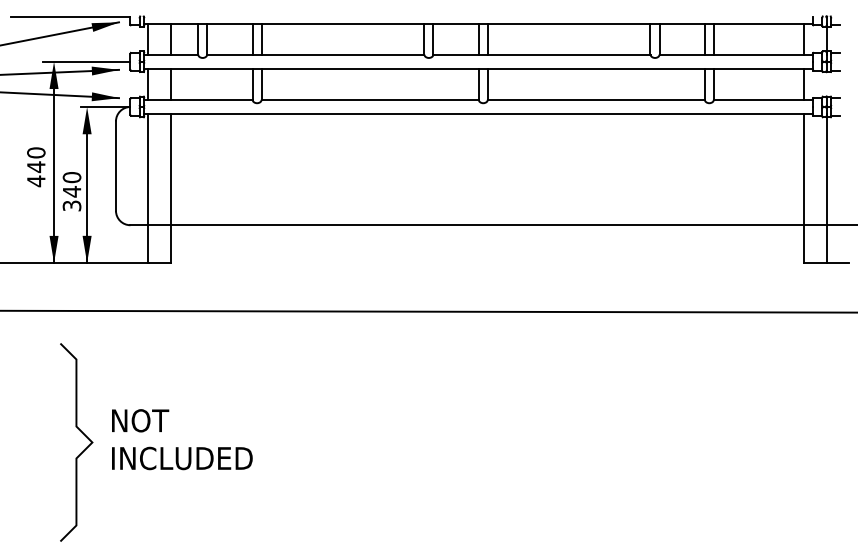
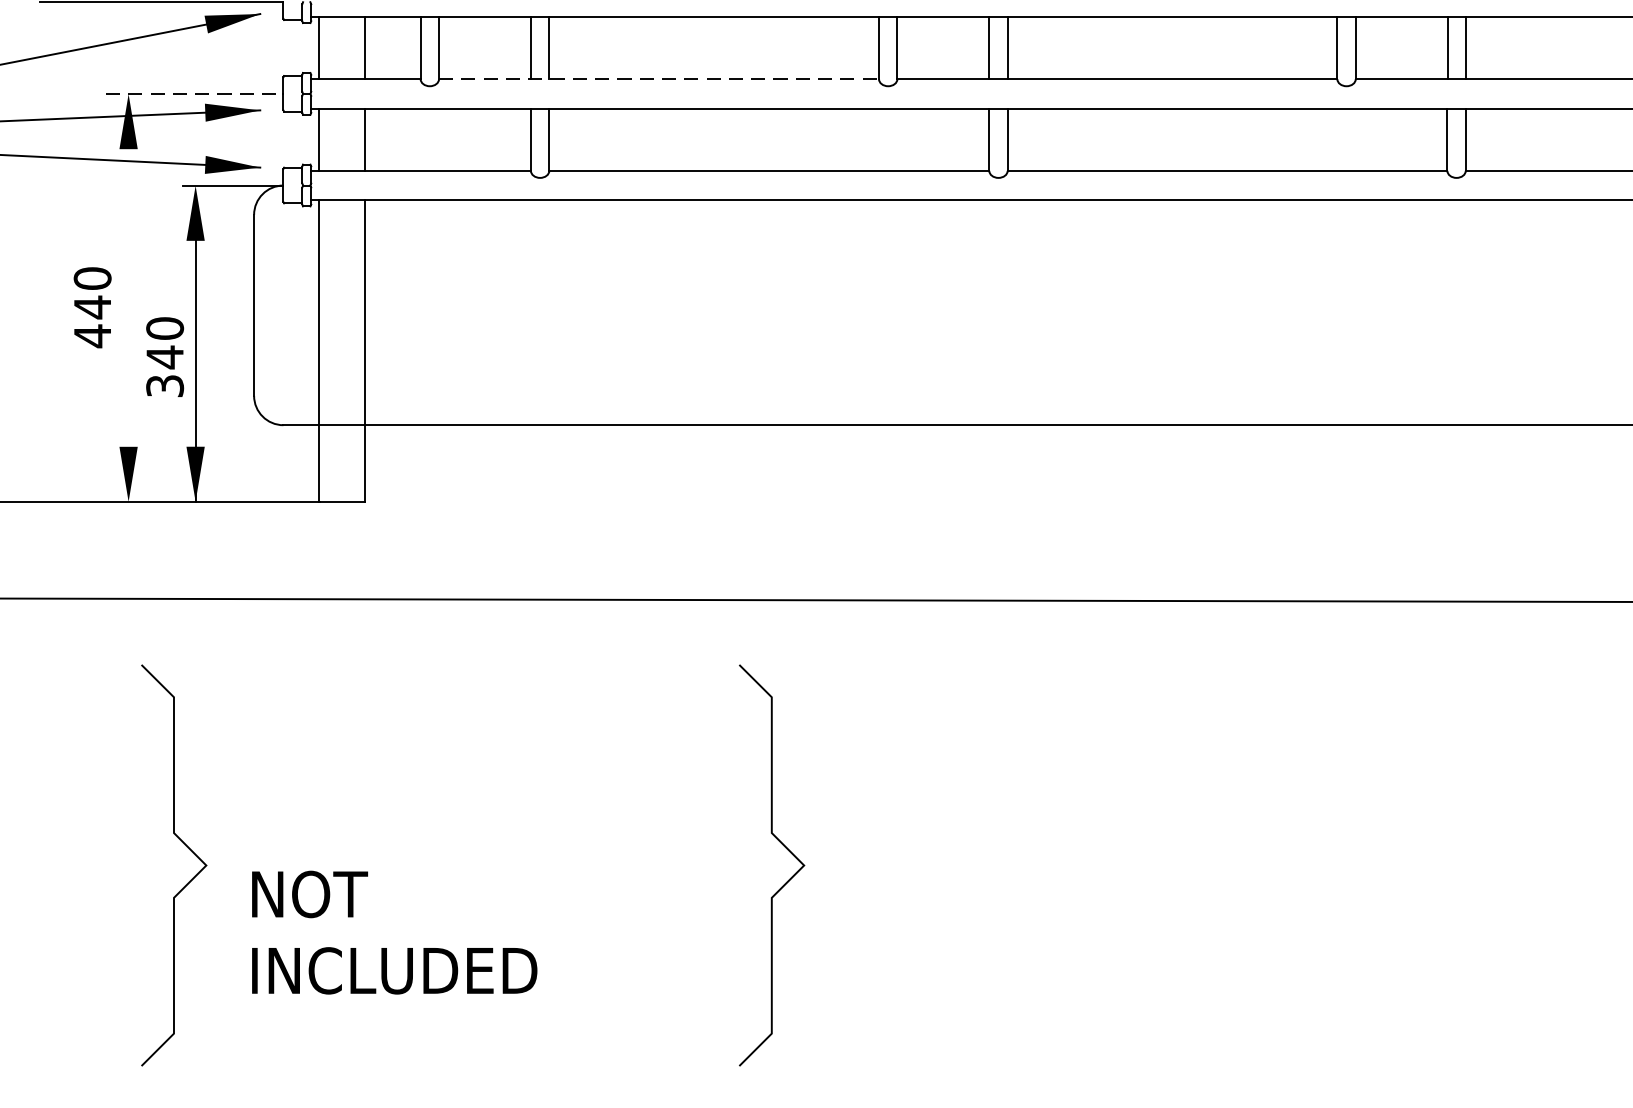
line: (315, 54) -> (658, 79), solid -> dashed
line: (86, 61) -> (194, 93), solid -> dashed
line: (54, 176) -> (129, 326), removed
curve: (378, 434) -> (786, 849), added
text: (182, 439) -> (394, 932), moved

